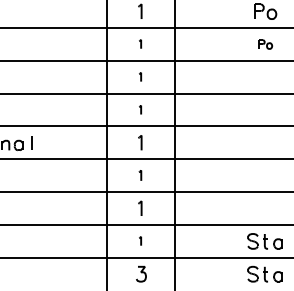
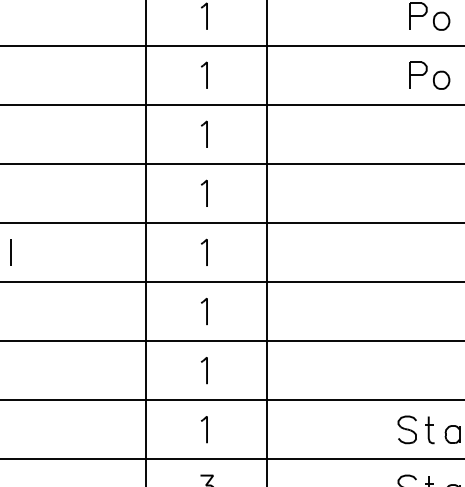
part: (140, 43) -> (205, 73), size x1.67
part: (265, 44) -> (429, 75), size x1.67
part: (140, 76) -> (205, 133), size x1.67
part: (140, 109) -> (205, 192), size x1.67
part: (140, 175) -> (205, 311), size x1.43
part: (140, 240) -> (205, 428), size x1.67

